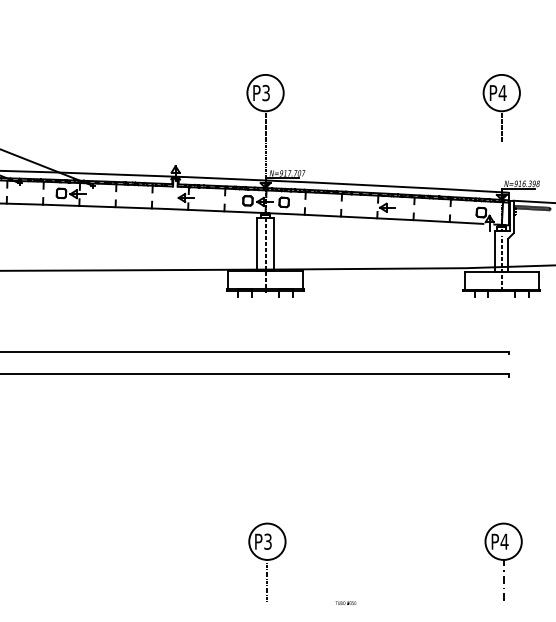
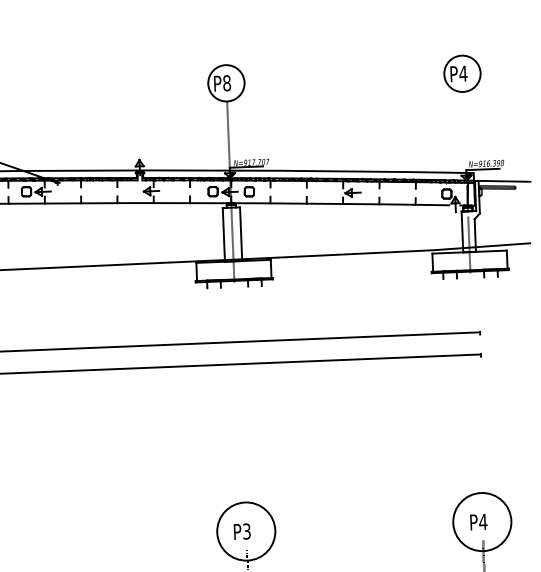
text: (266, 93) -> (227, 83), P3 -> P8
line: (501, 127) -> (463, 108), removed
circle: (267, 541) -> (246, 531), size x1.6
circle: (503, 541) -> (482, 521), size x1.6

